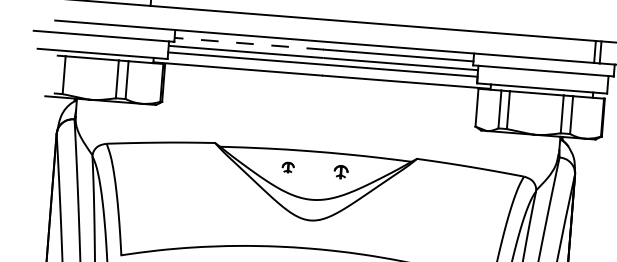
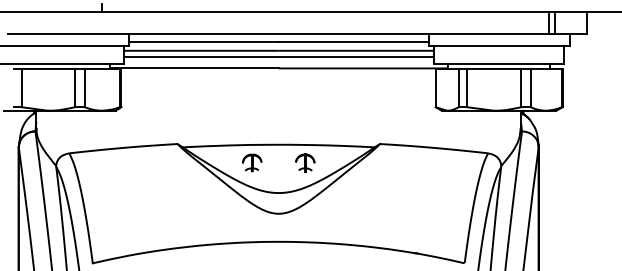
line: (249, 43) -> (203, 42), dashed -> solid
part: (288, 167) -> (252, 162), size x1.67
part: (341, 171) -> (305, 162), size x1.43

